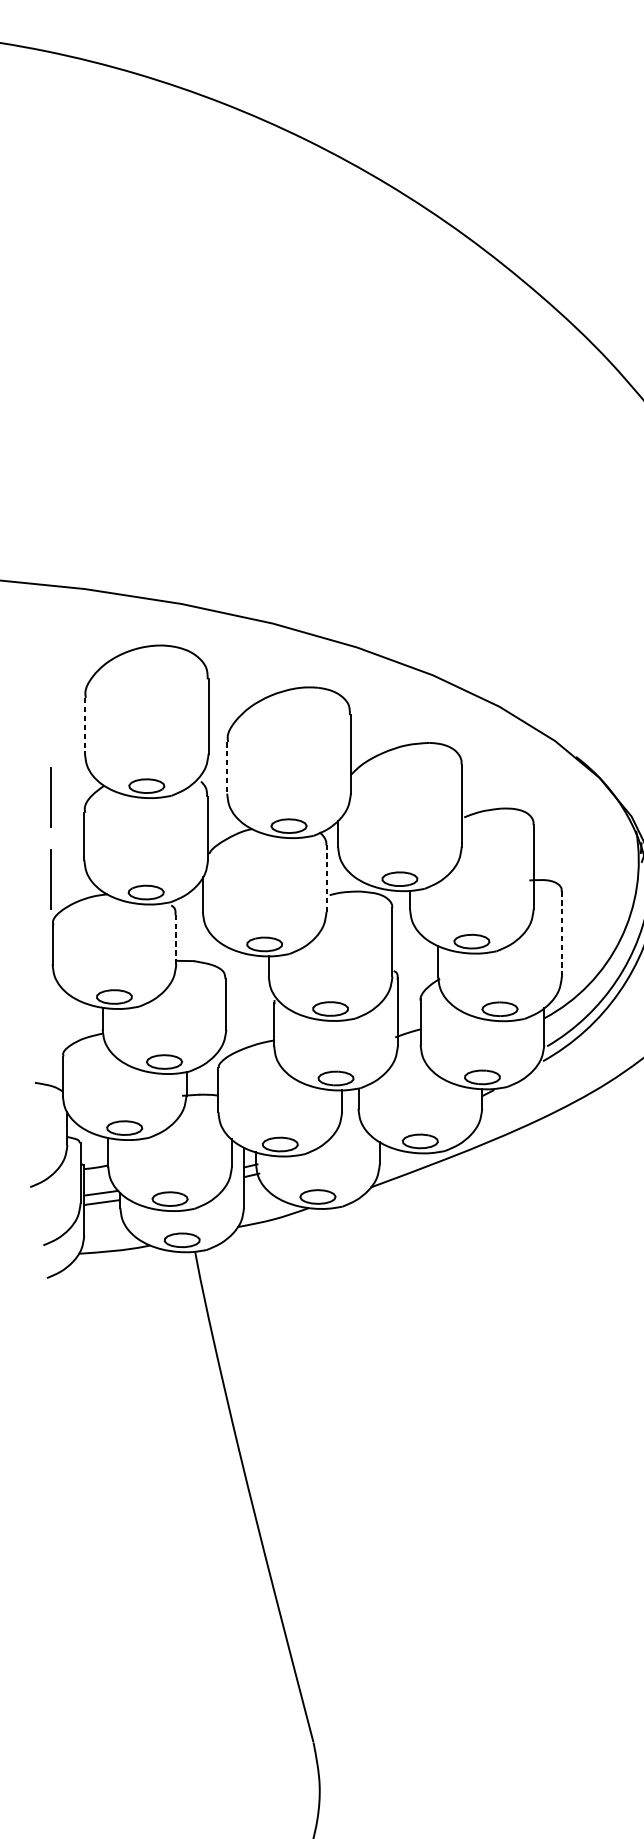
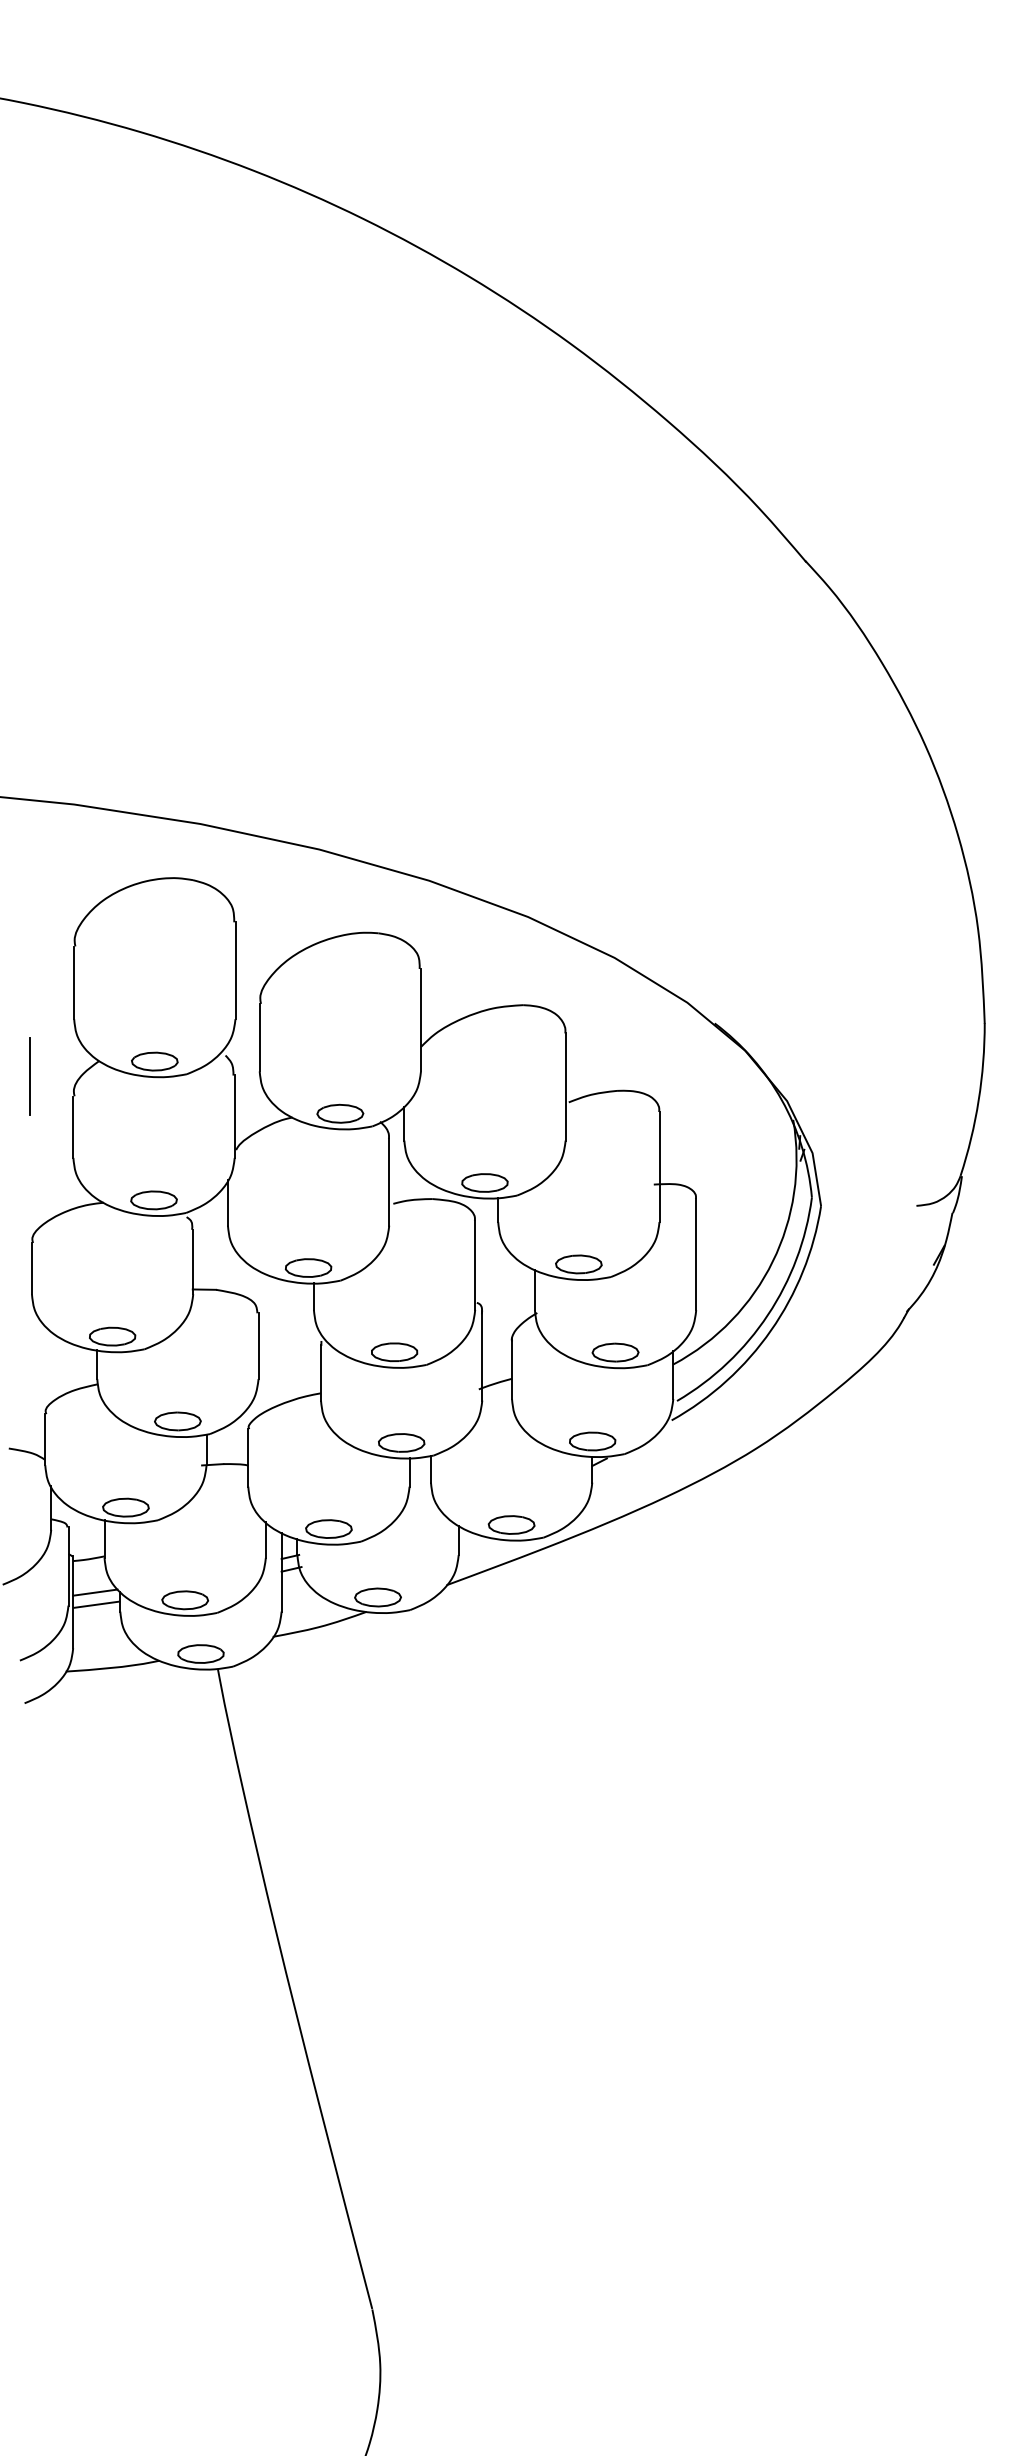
line: (85, 726) -> (74, 983), dashed -> solid
line: (227, 767) -> (259, 1037), dashed -> solid
line: (326, 878) -> (389, 1181), dashed -> solid
line: (50, 879) -> (29, 1183), removed
line: (562, 934) -> (696, 1254), dashed -> solid
line: (176, 939) -> (193, 1261), dashed -> solid

